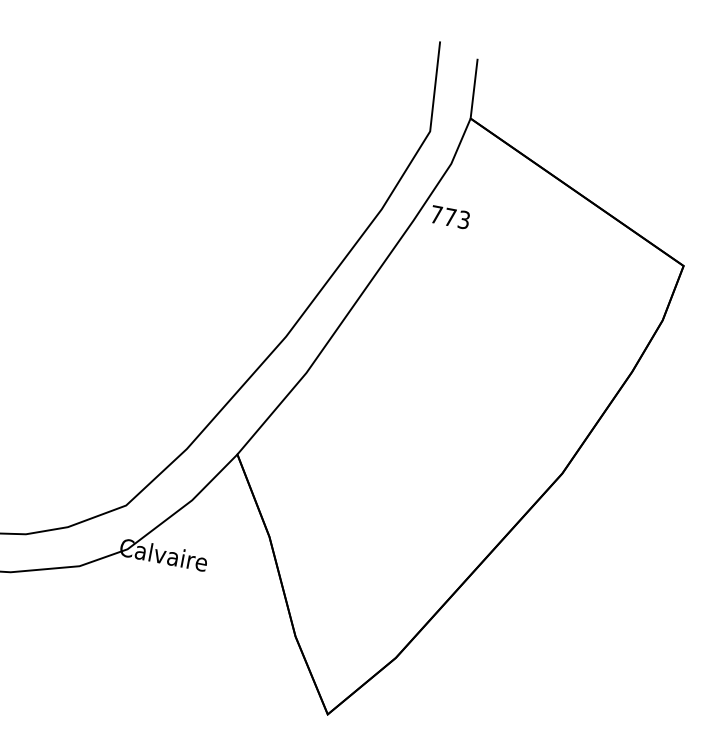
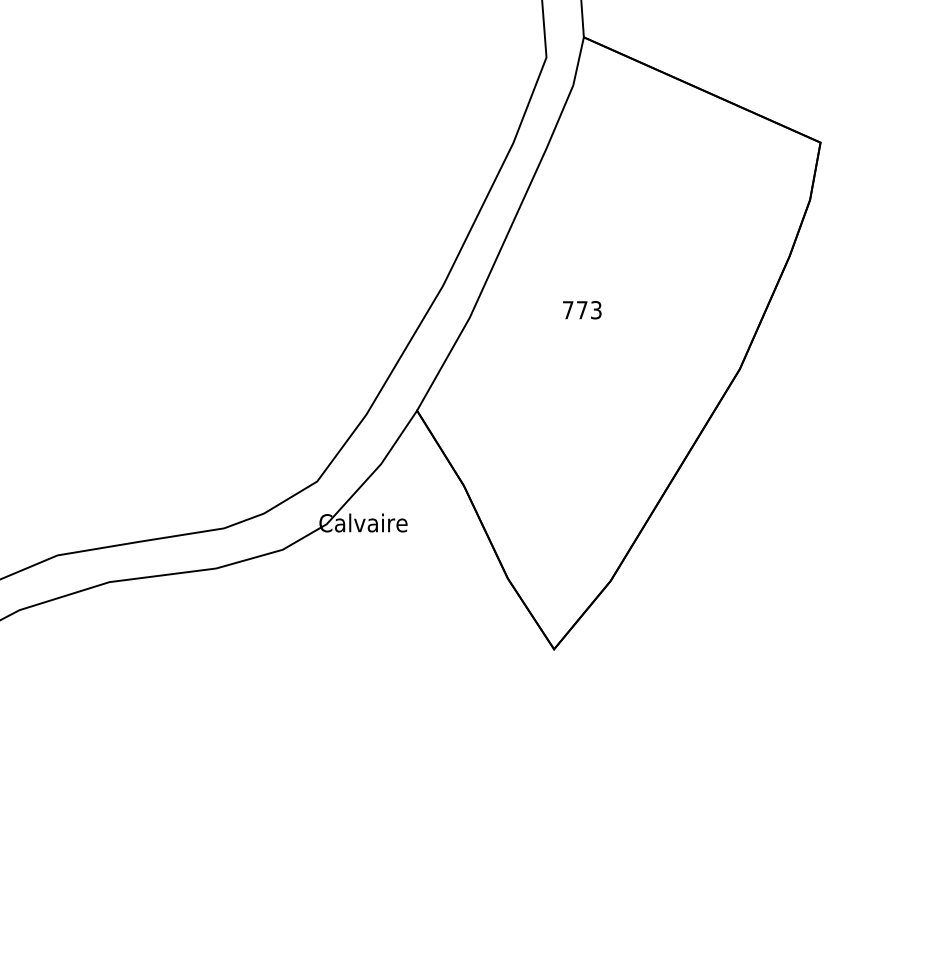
text: (450, 217) -> (582, 310), moved

